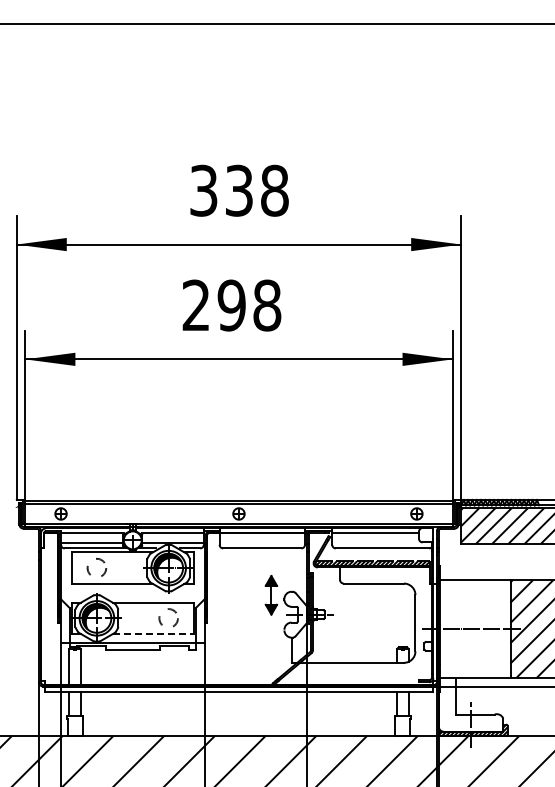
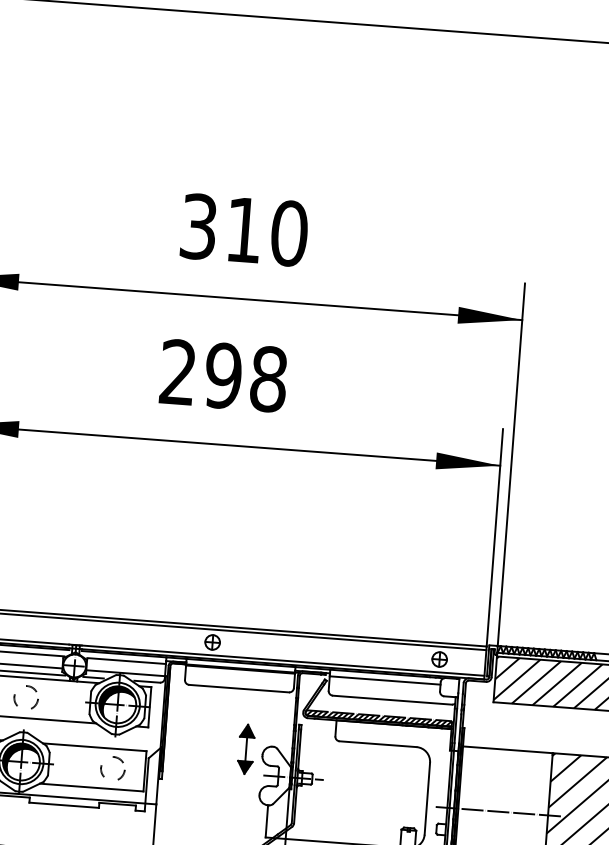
text: (257, 190) -> (267, 231), 338 -> 310
line: (153, 634) -> (92, 788), dashed -> solid

